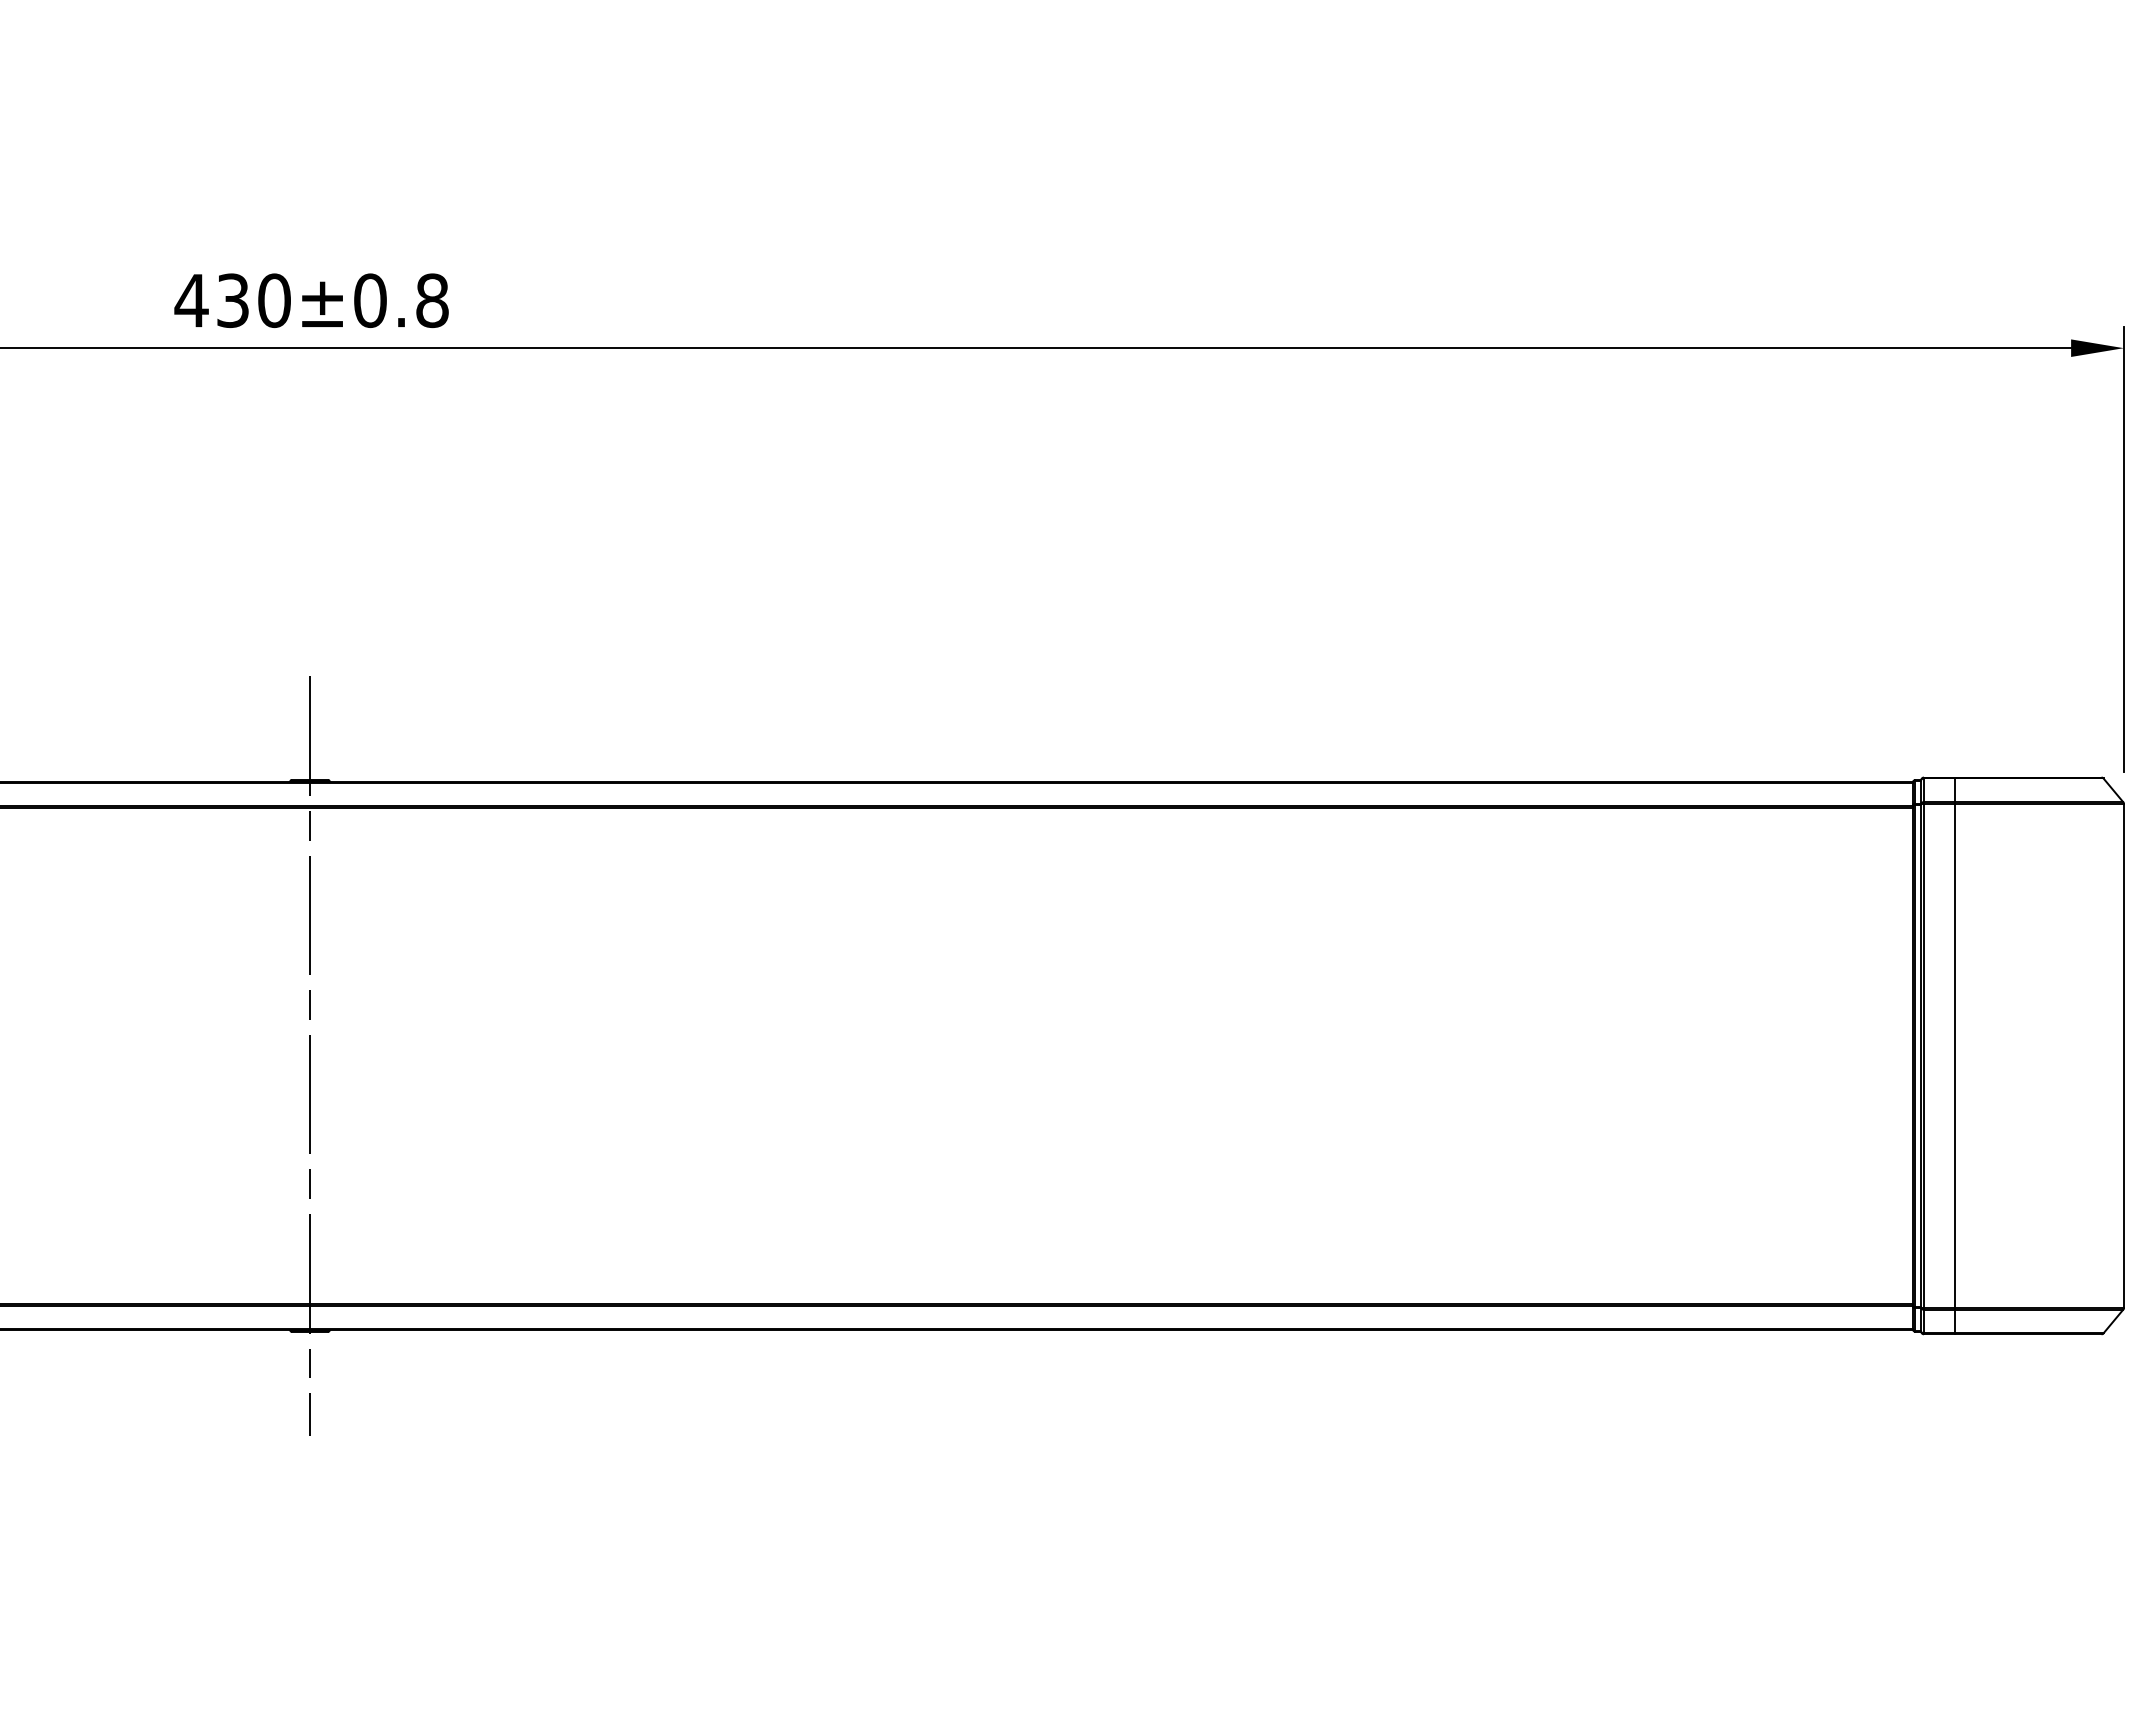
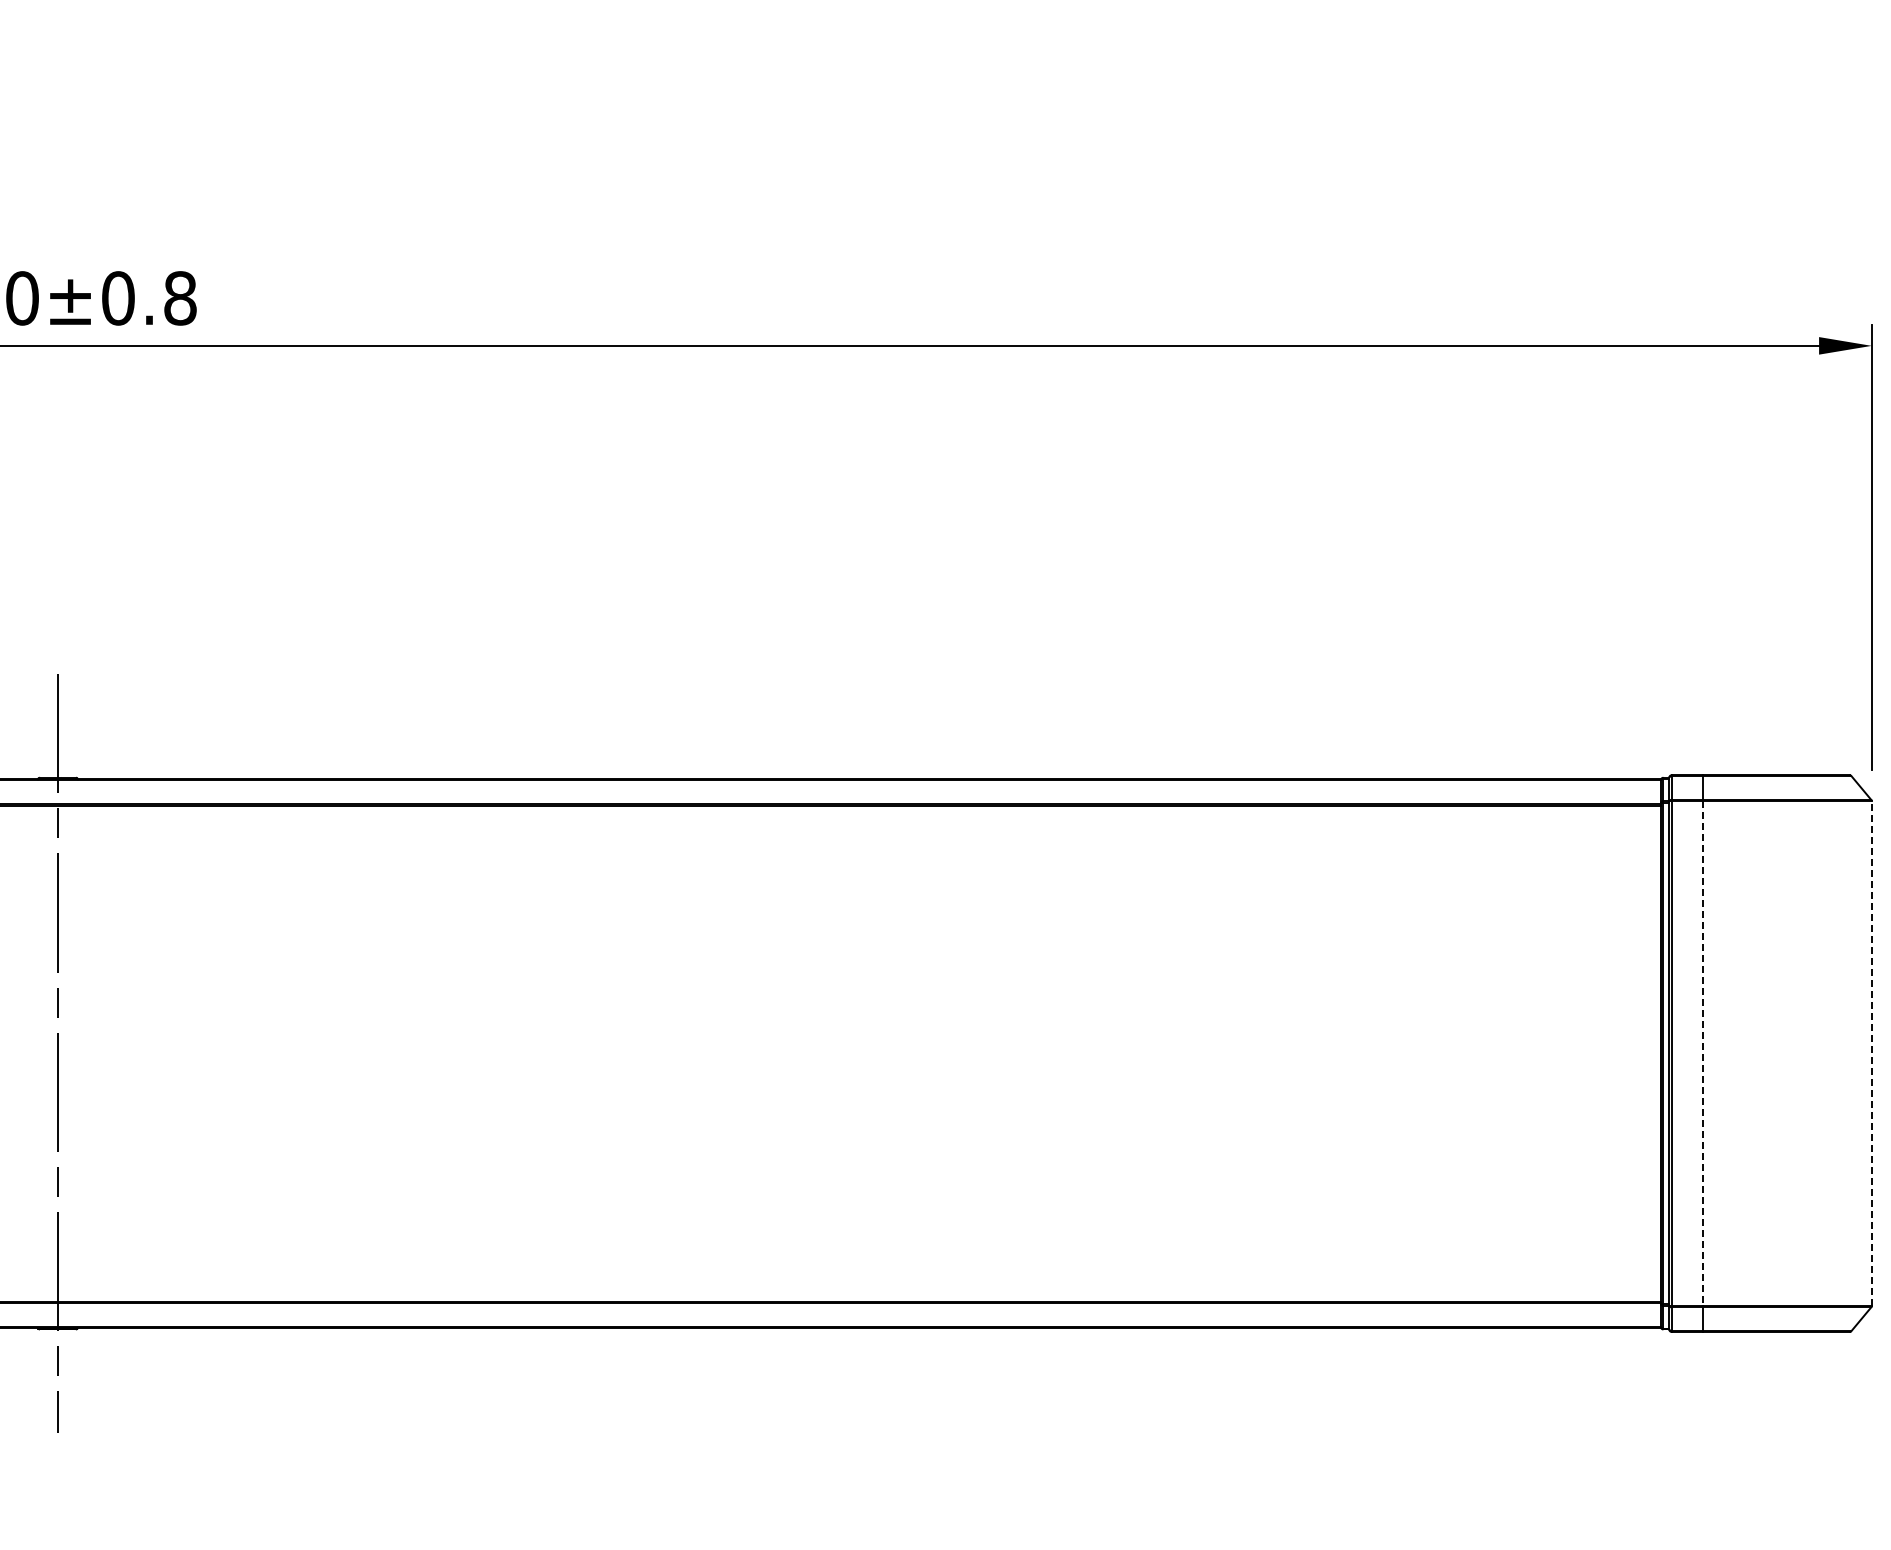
line: (2123, 1055) -> (1871, 1053), solid -> dashed
line: (1955, 1056) -> (1703, 1054), solid -> dashed

